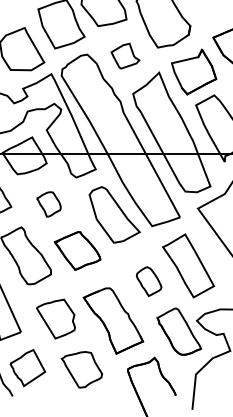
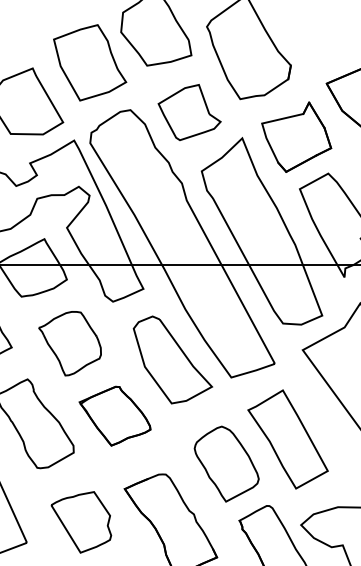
part: (125, 55) -> (189, 111), size x1.43
part: (48, 204) -> (69, 343), size x1.67
part: (148, 281) -> (225, 463), size x1.67

